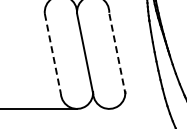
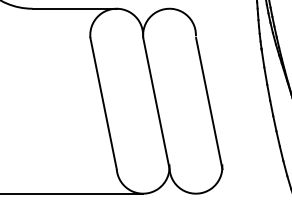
line: (52, 53) -> (102, 102), dashed -> solid
line: (117, 53) -> (209, 102), dashed -> solid

